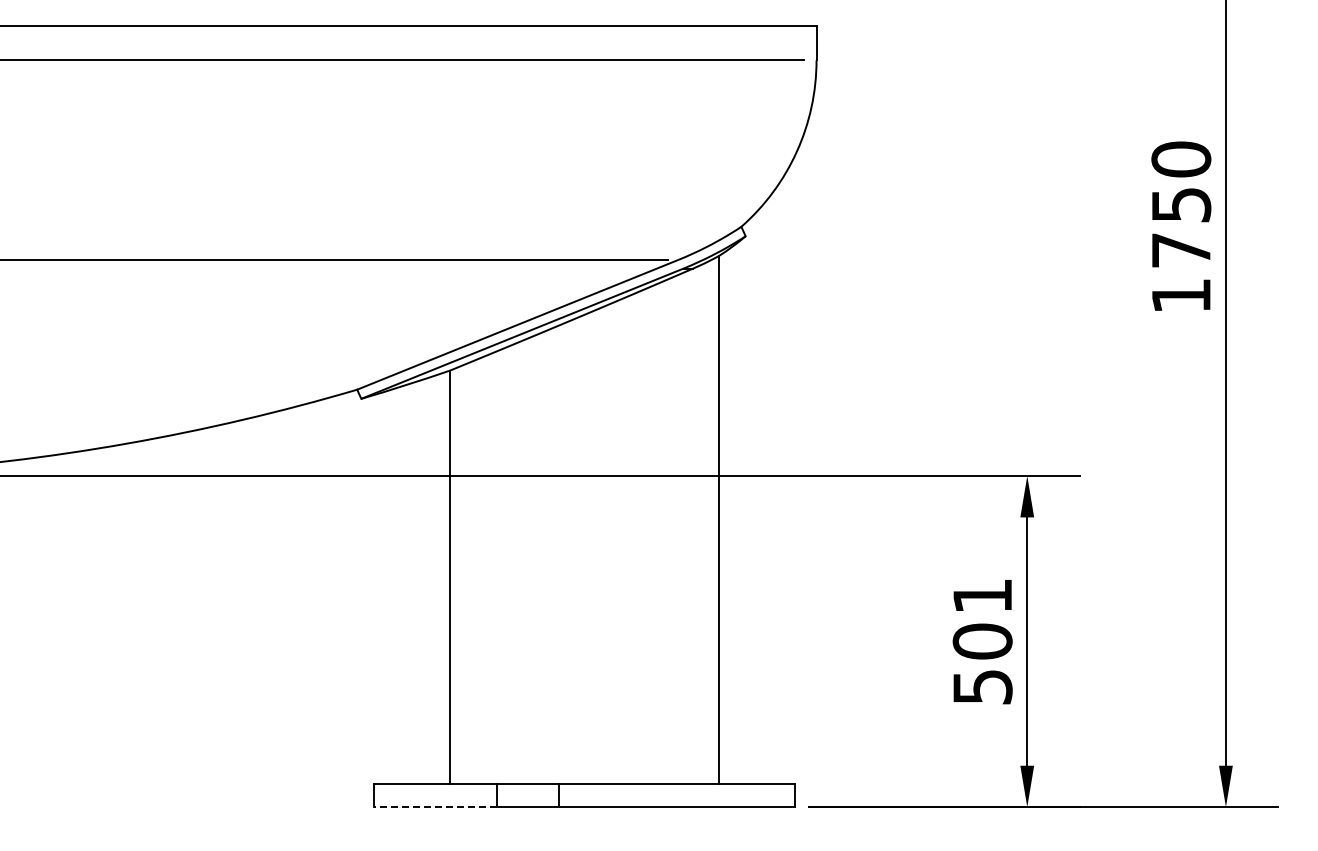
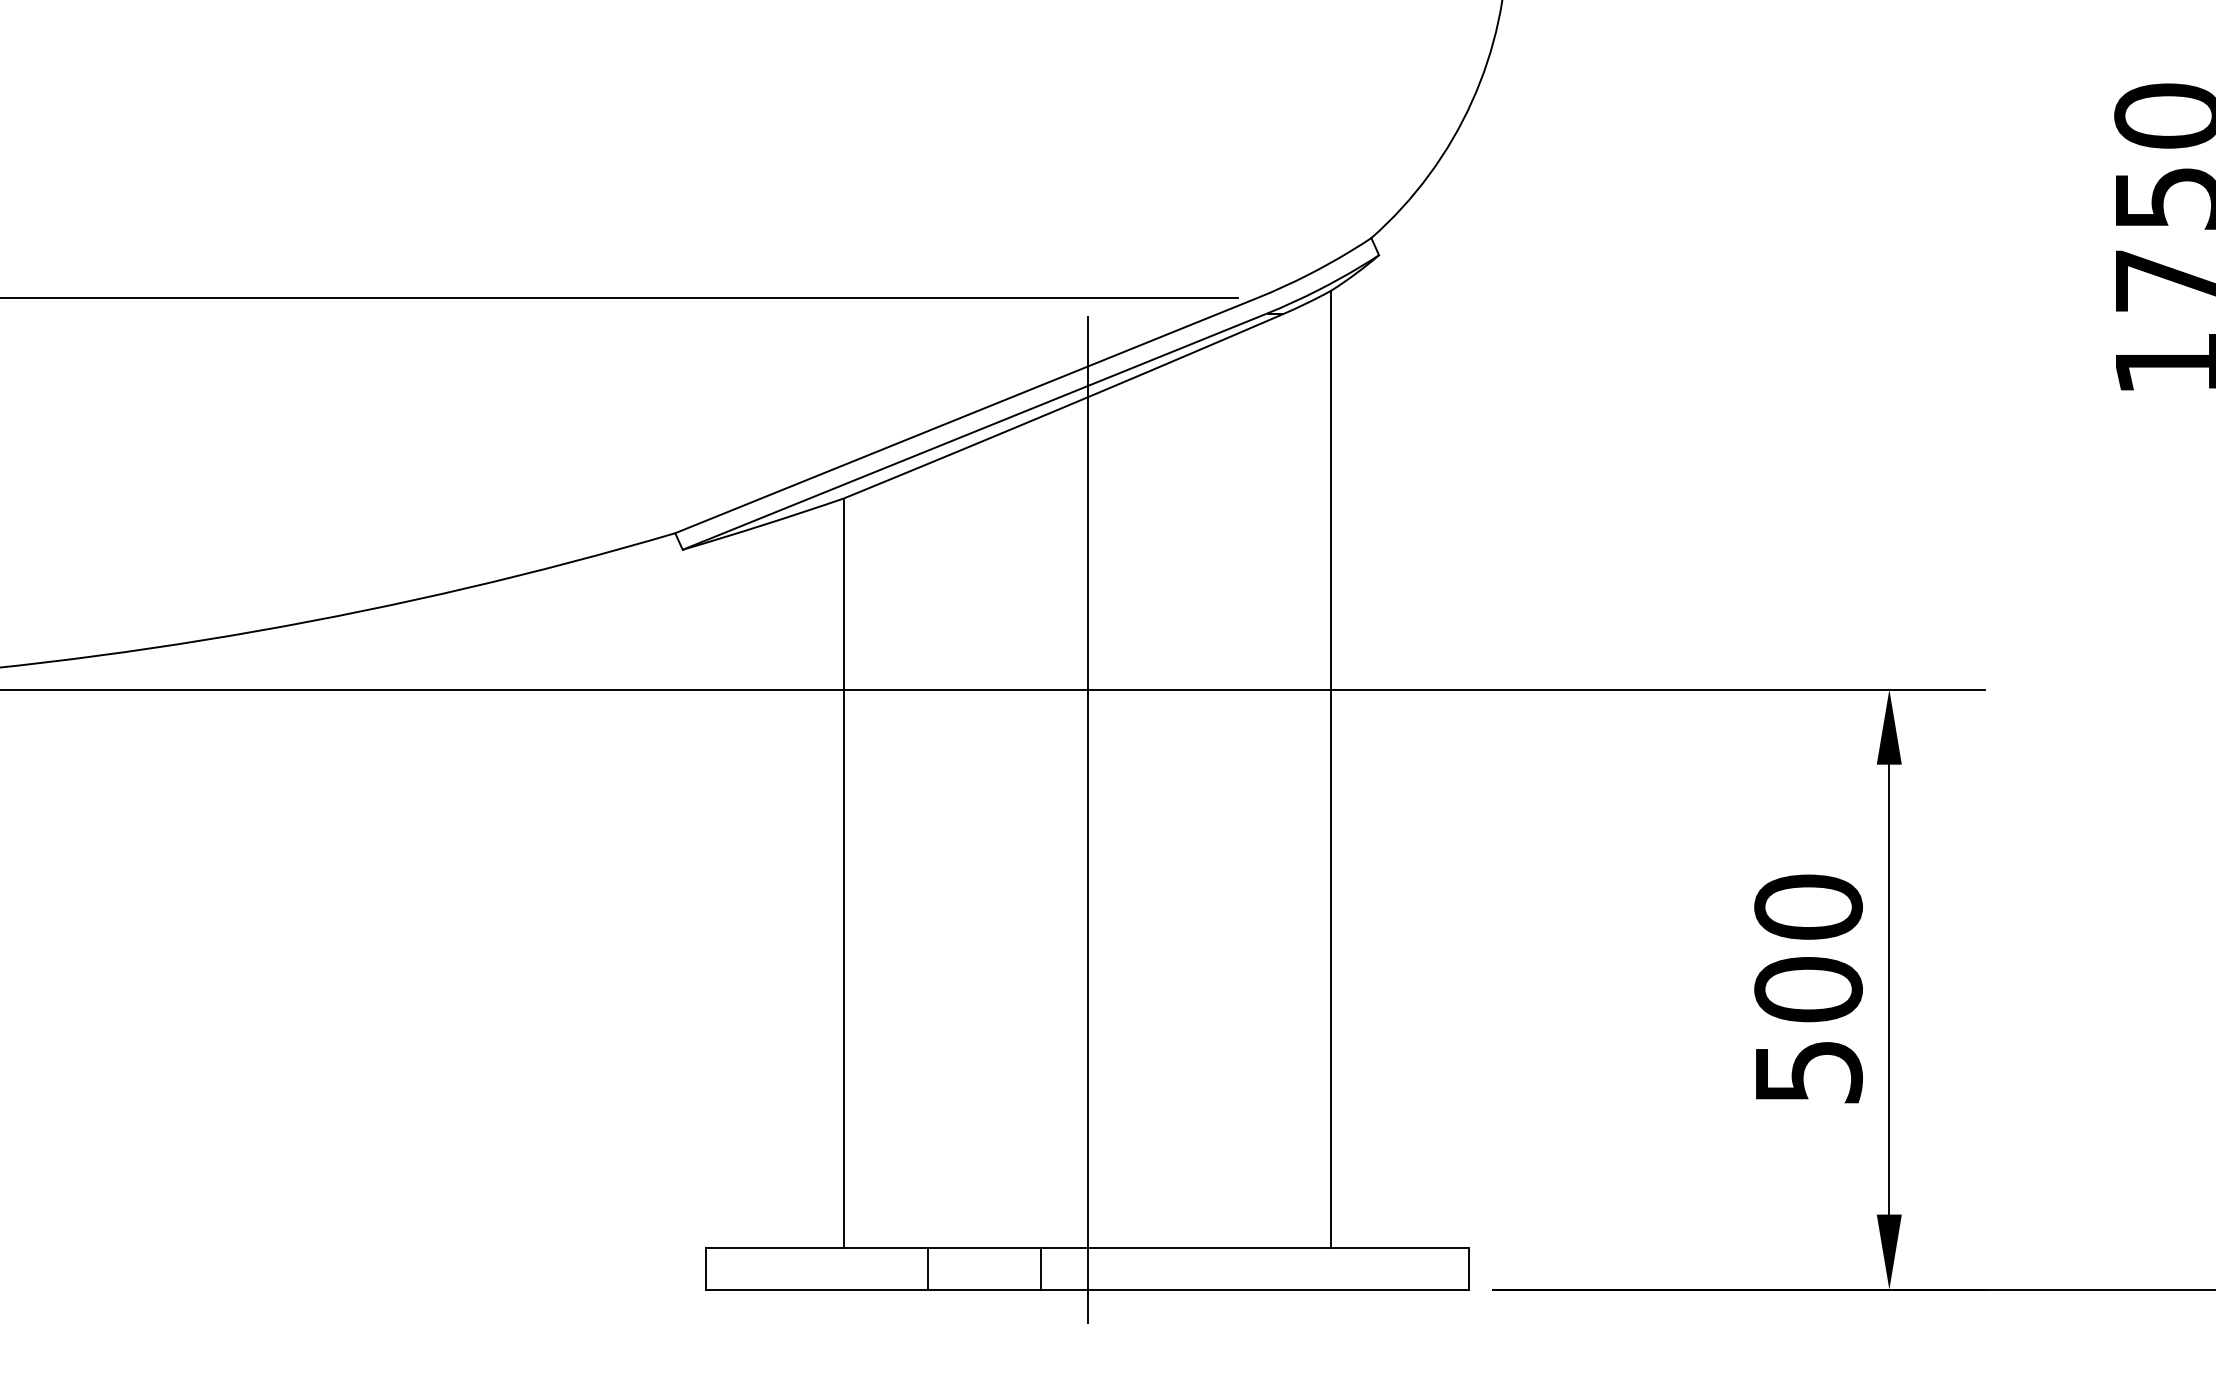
line: (584, 547) -> (1087, 819), added
text: (982, 596) -> (1808, 907), 501 -> 500
line: (434, 807) -> (815, 1290), dashed -> solid

